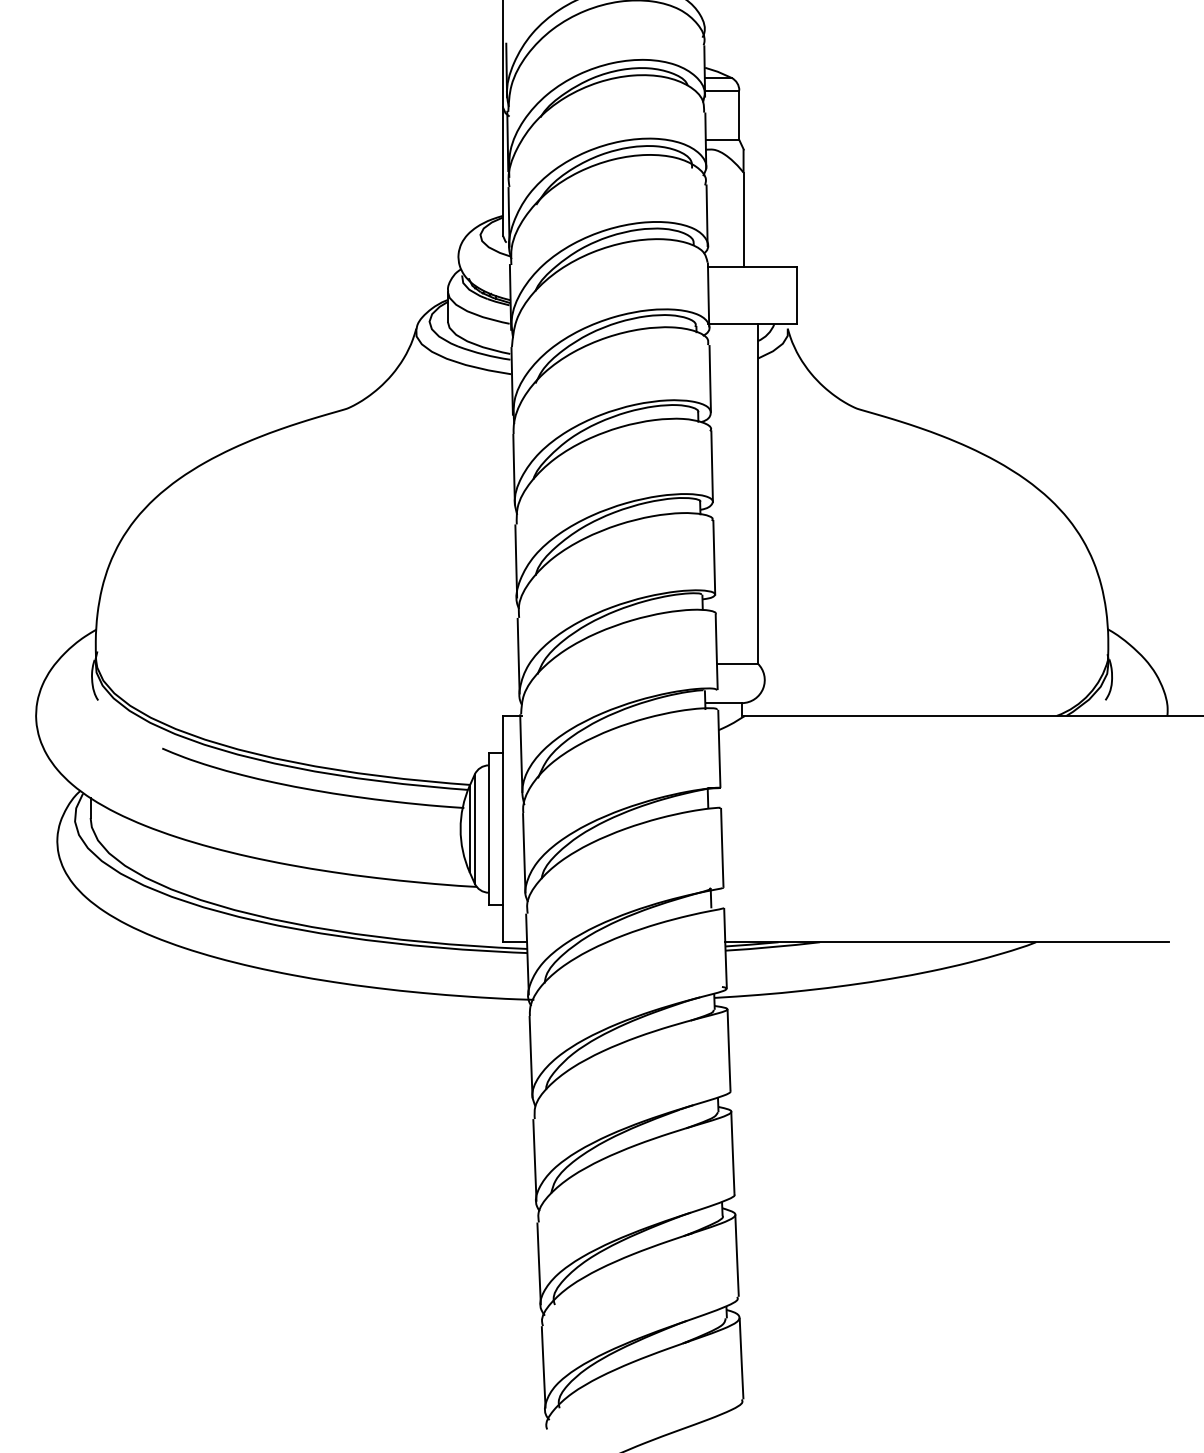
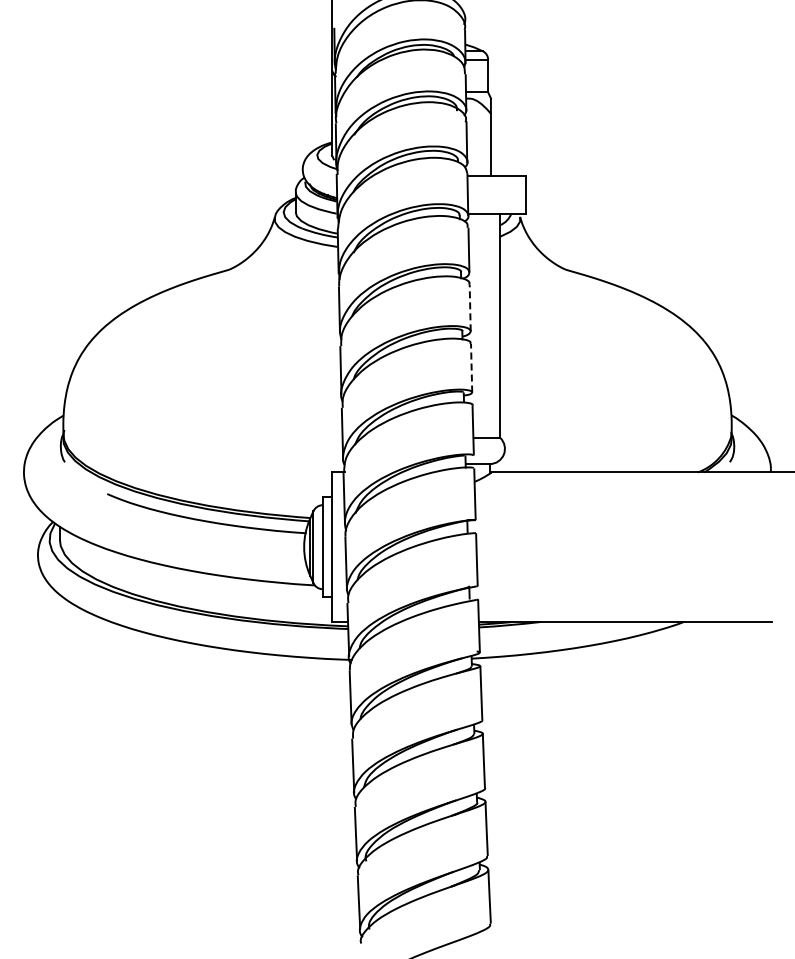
line: (712, 465) -> (470, 307), solid -> dashed
line: (714, 556) -> (471, 367), solid -> dashed

